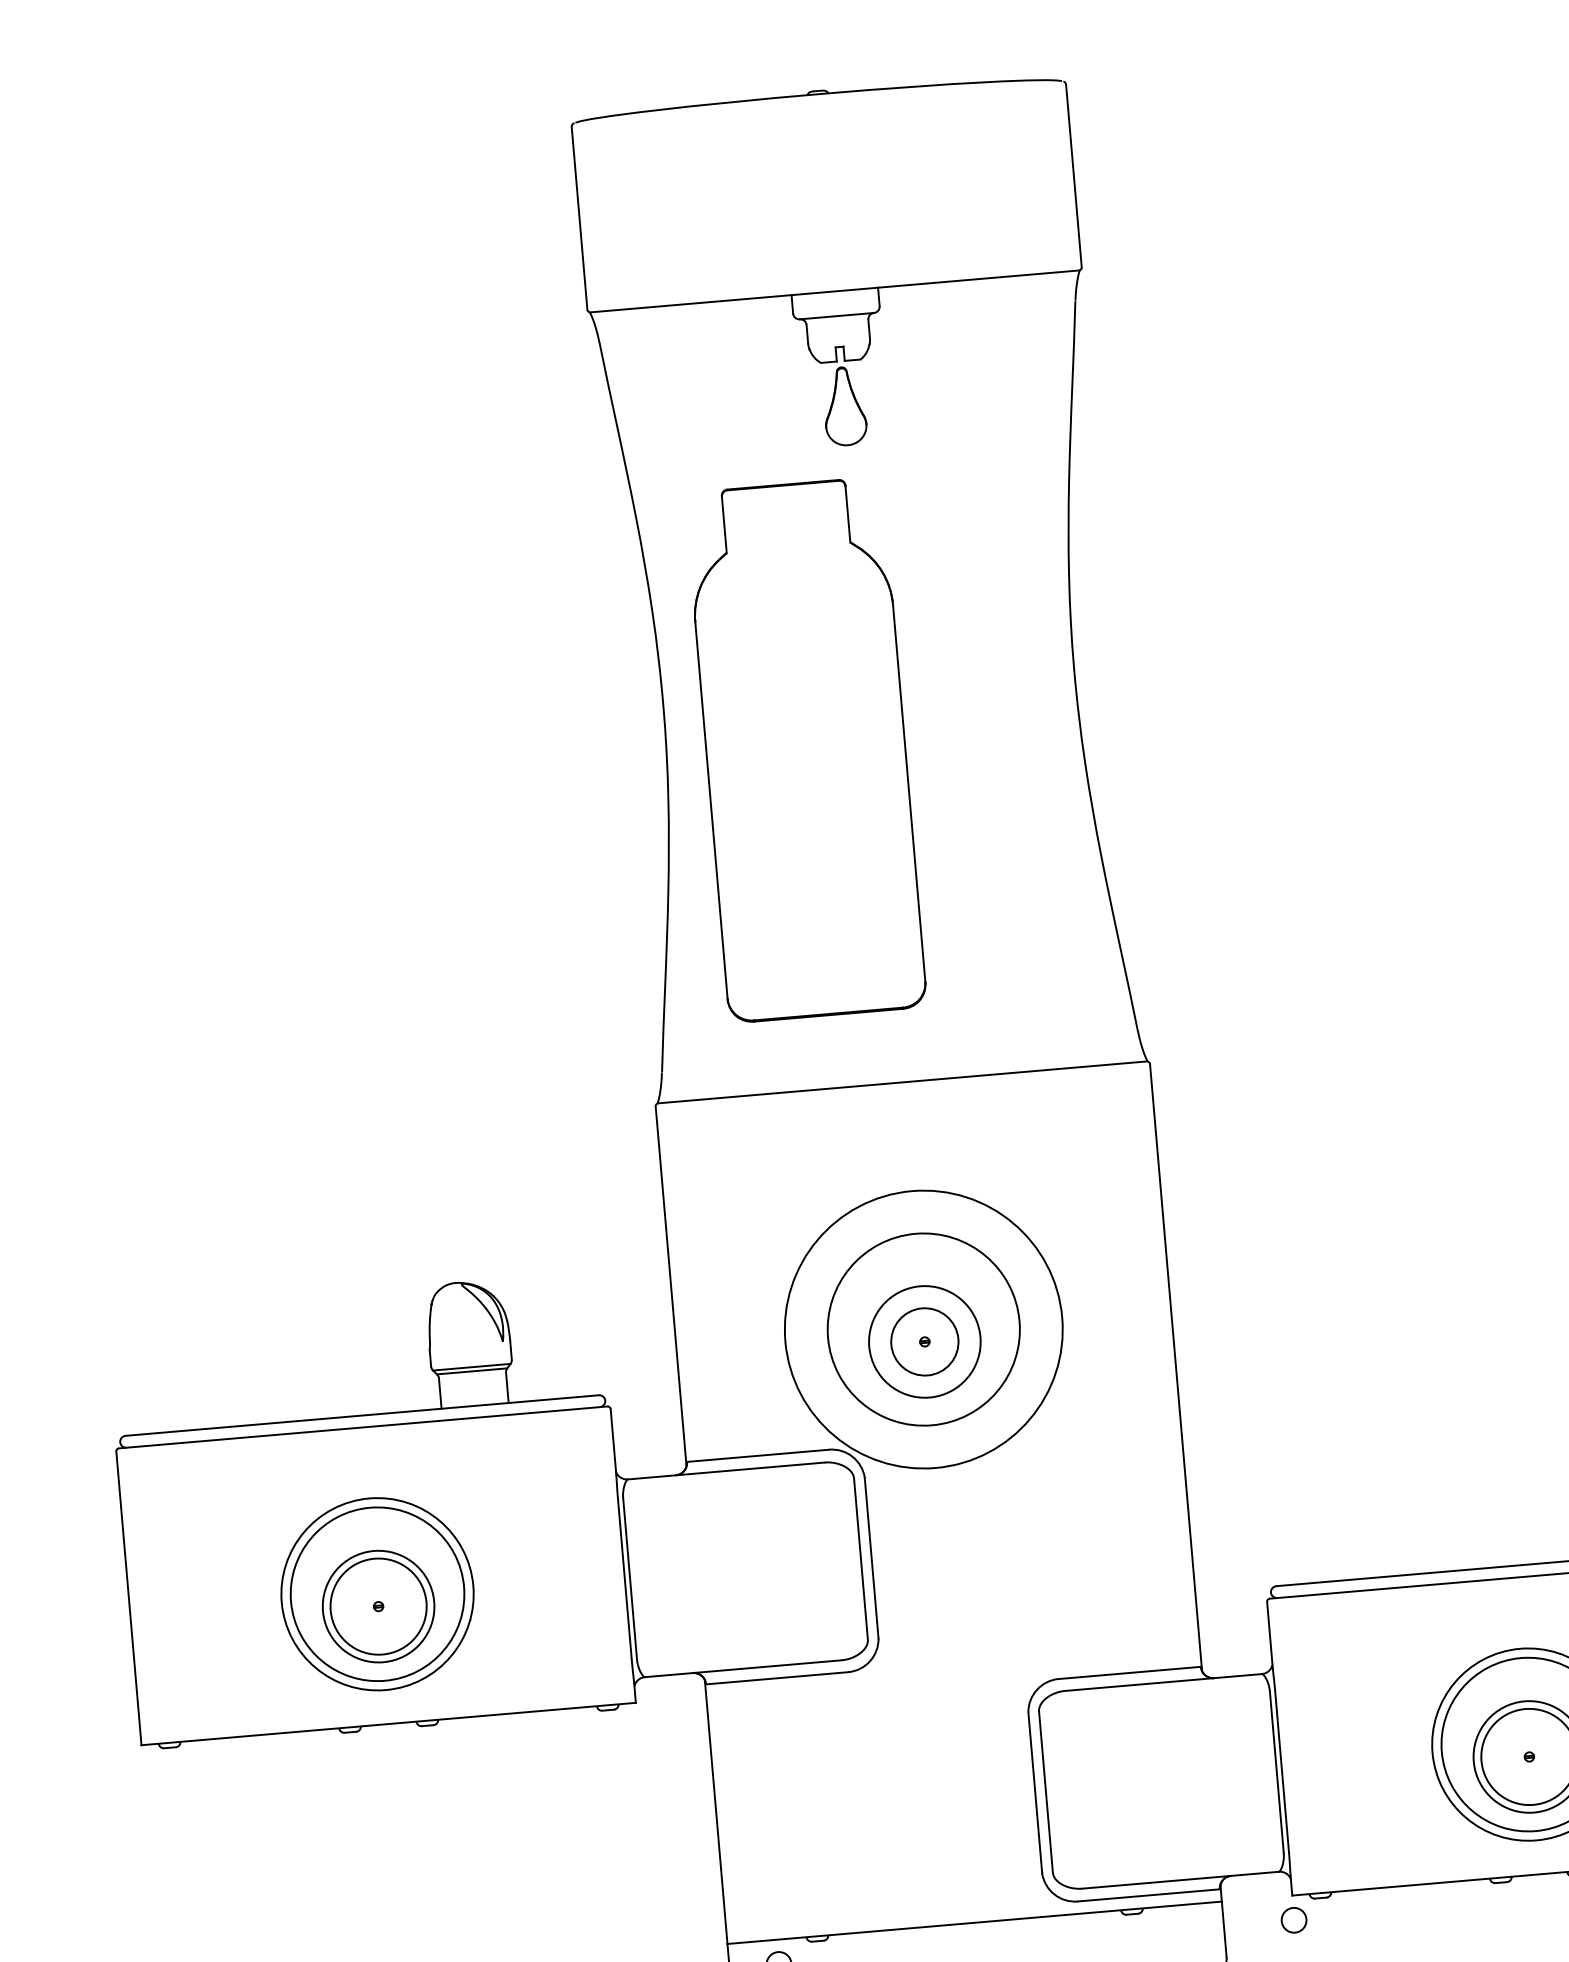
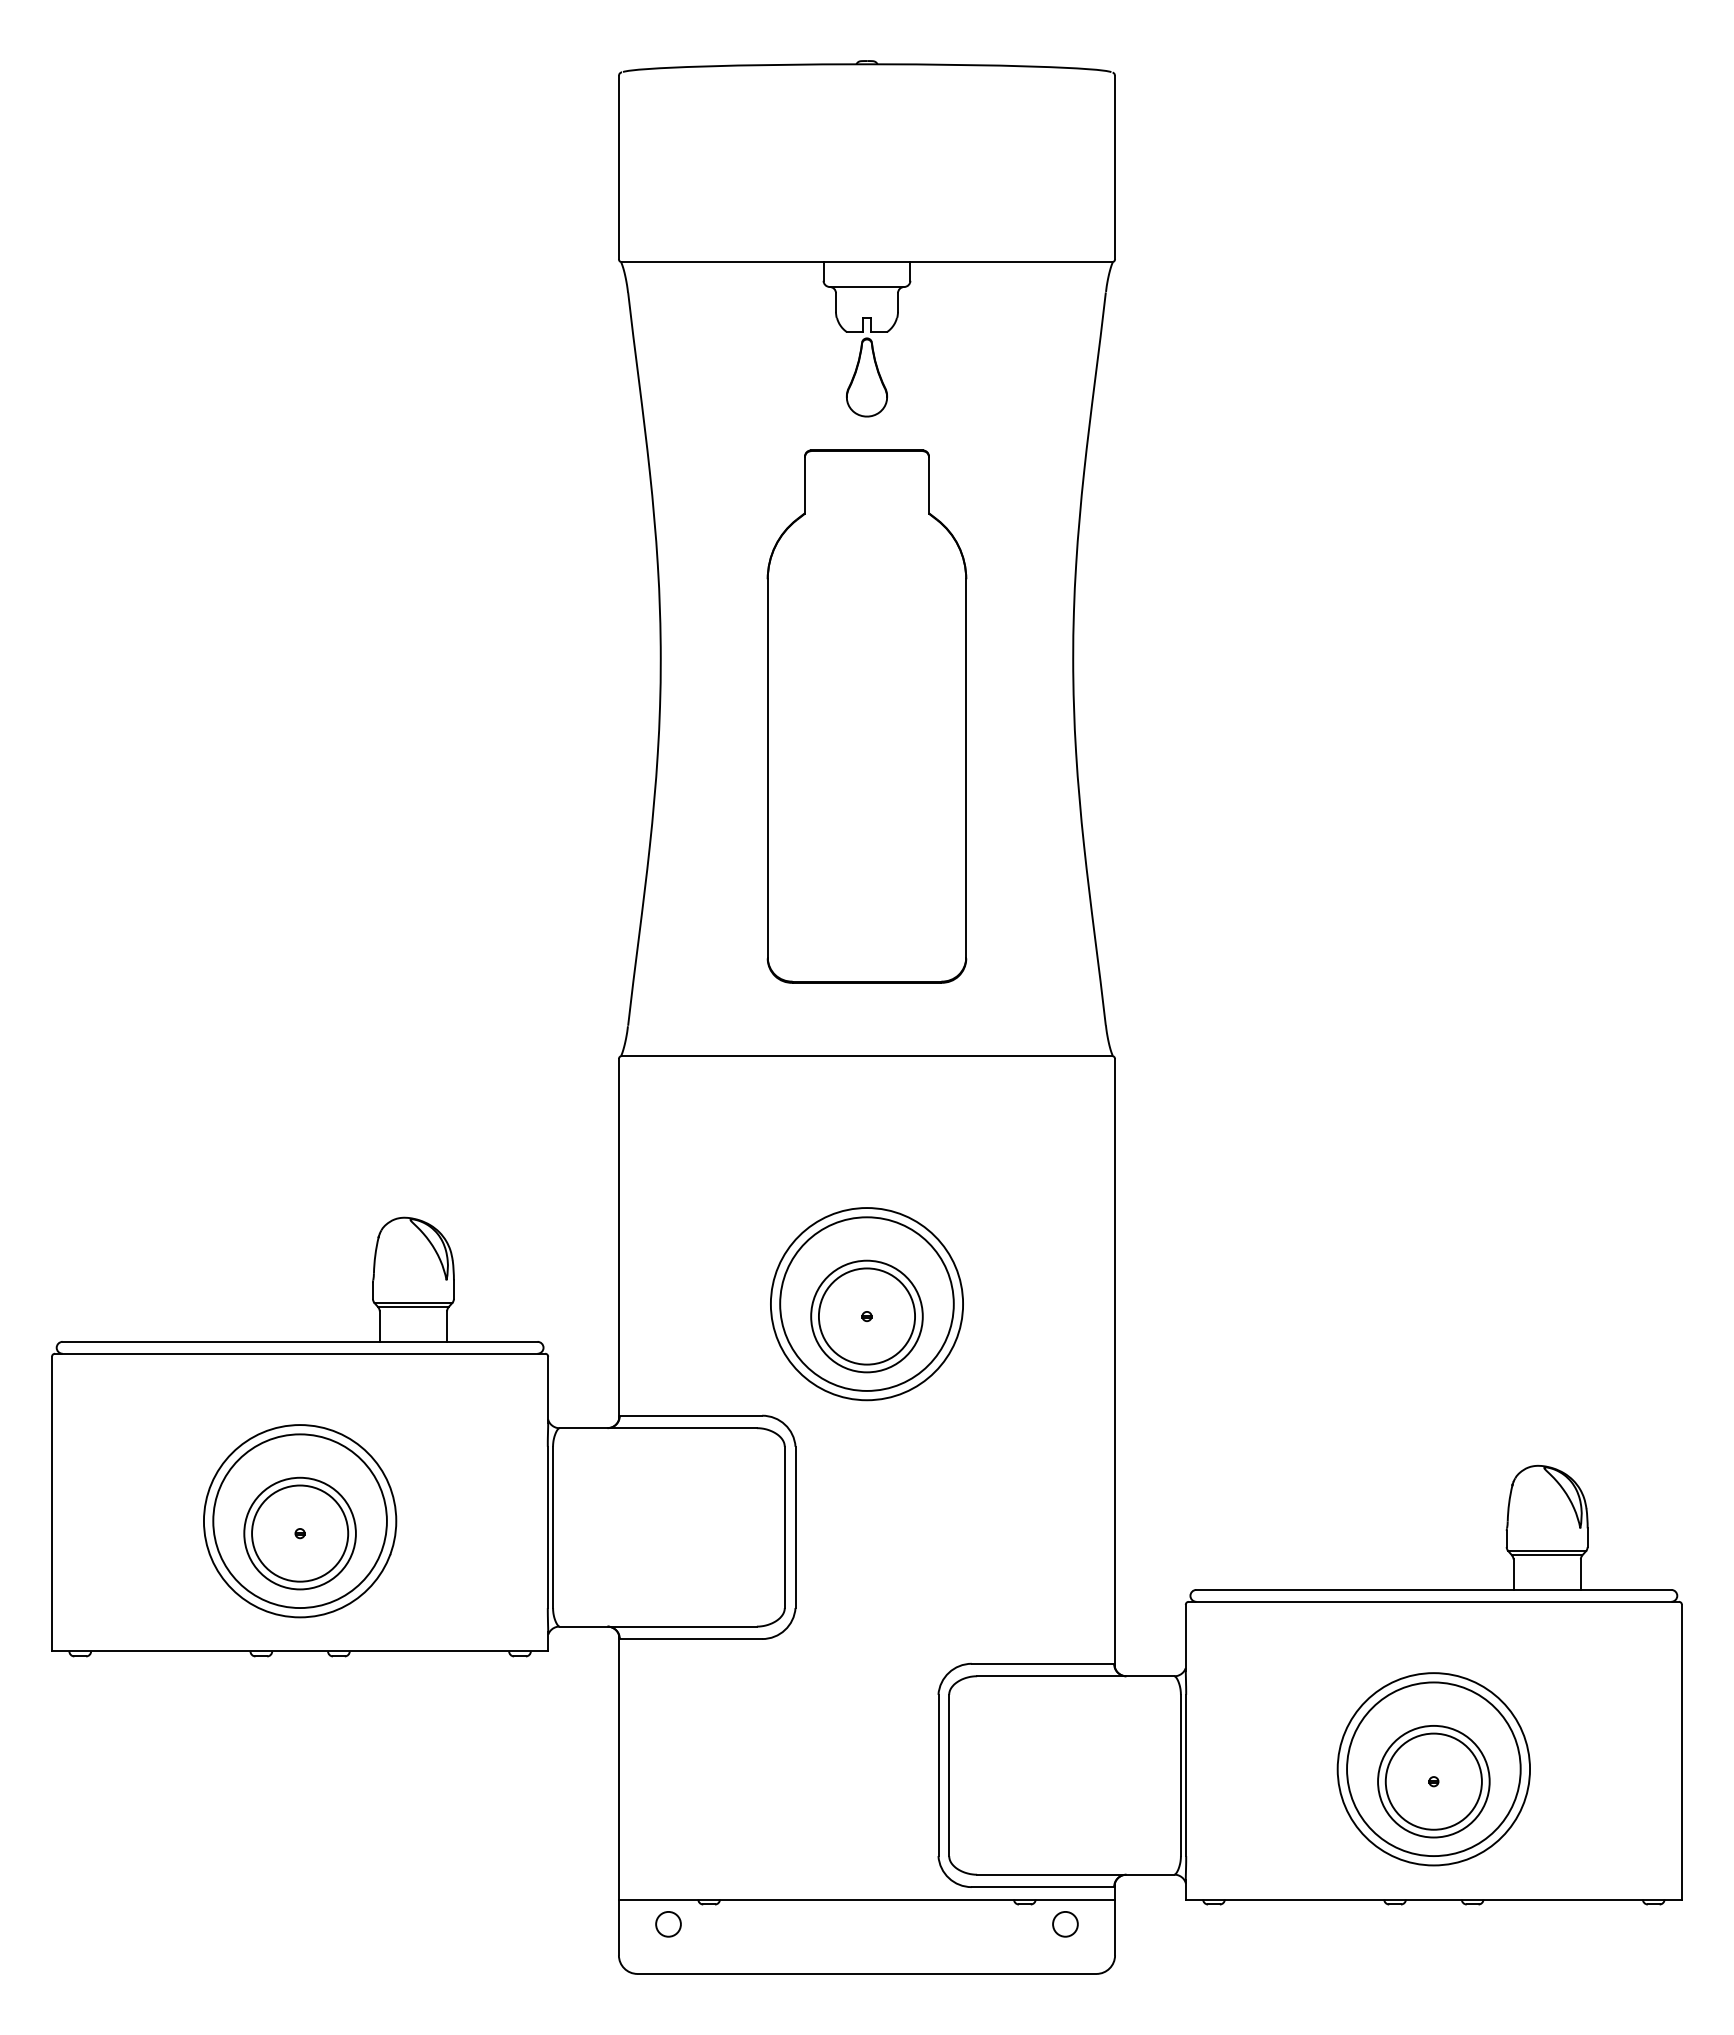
part: (805, 749) -> (866, 716), moved
circle: (923, 1328) -> (866, 1303), size x0.62
circle: (924, 1341) -> (866, 1316), size x1.43
circle: (1294, 1920) -> (1065, 1924), moved

